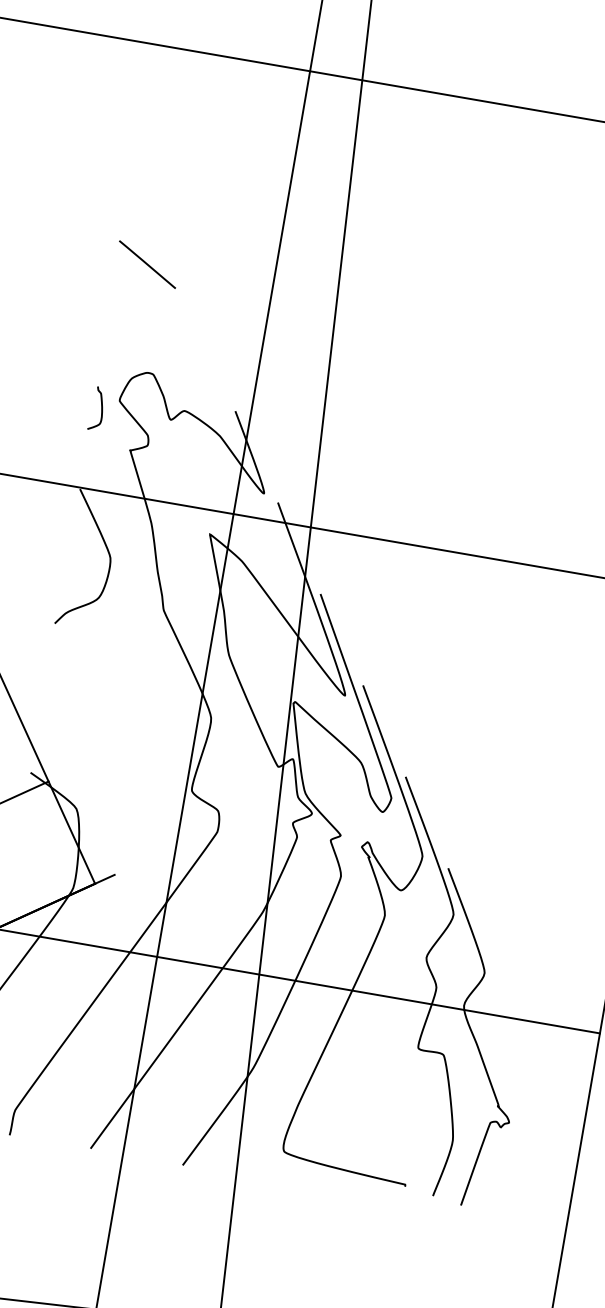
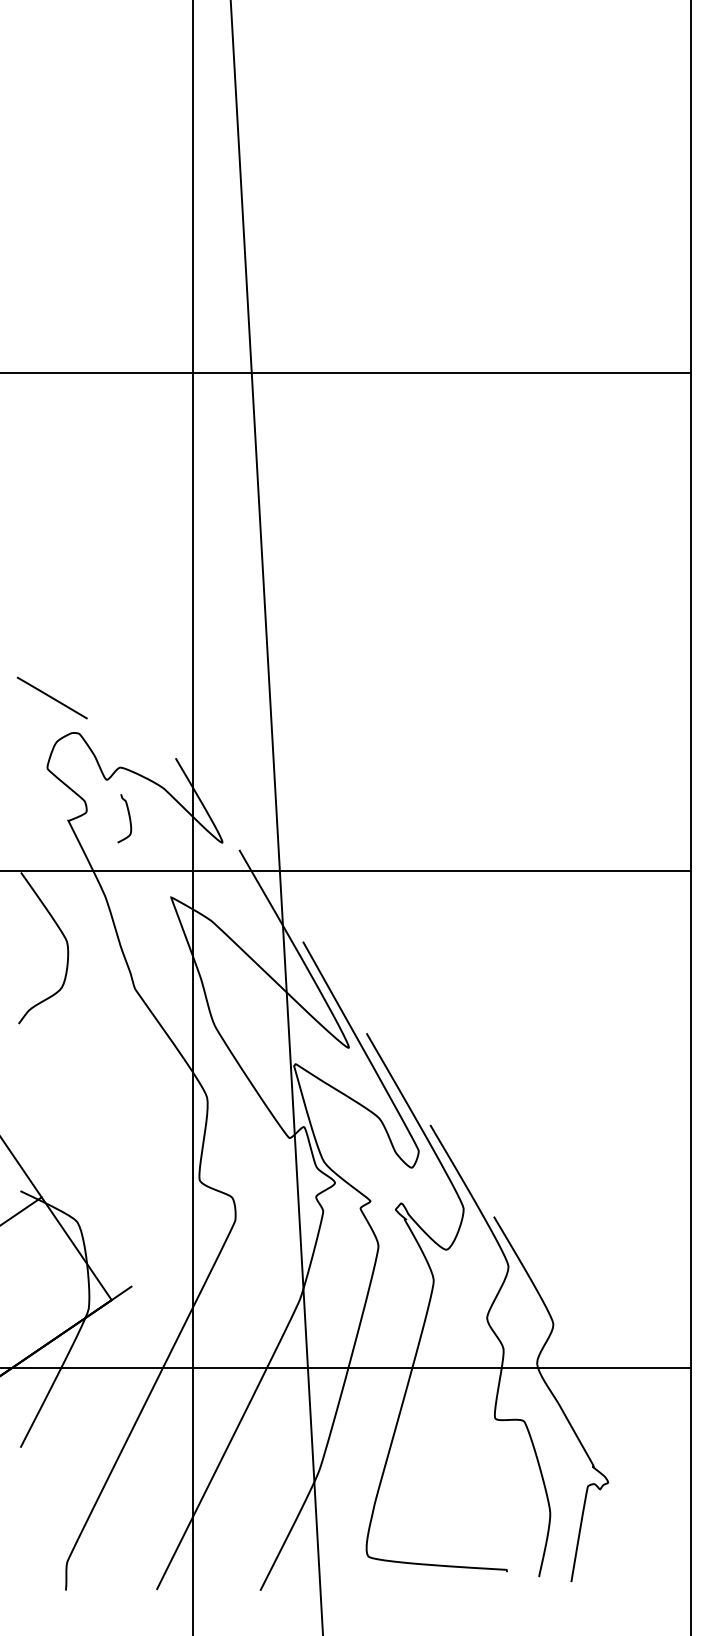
line: (147, 264) -> (52, 697), moved
curve: (101, 407) -> (128, 816), moved

